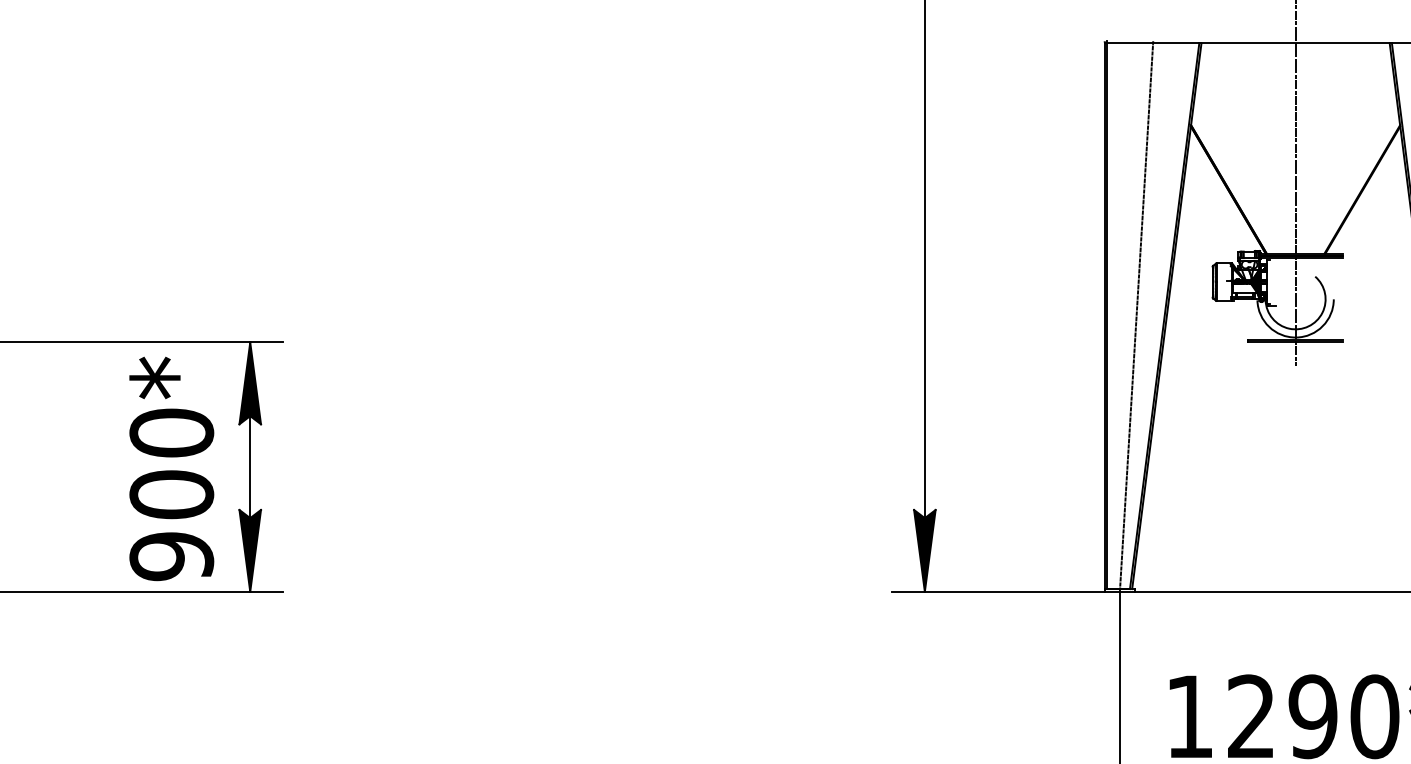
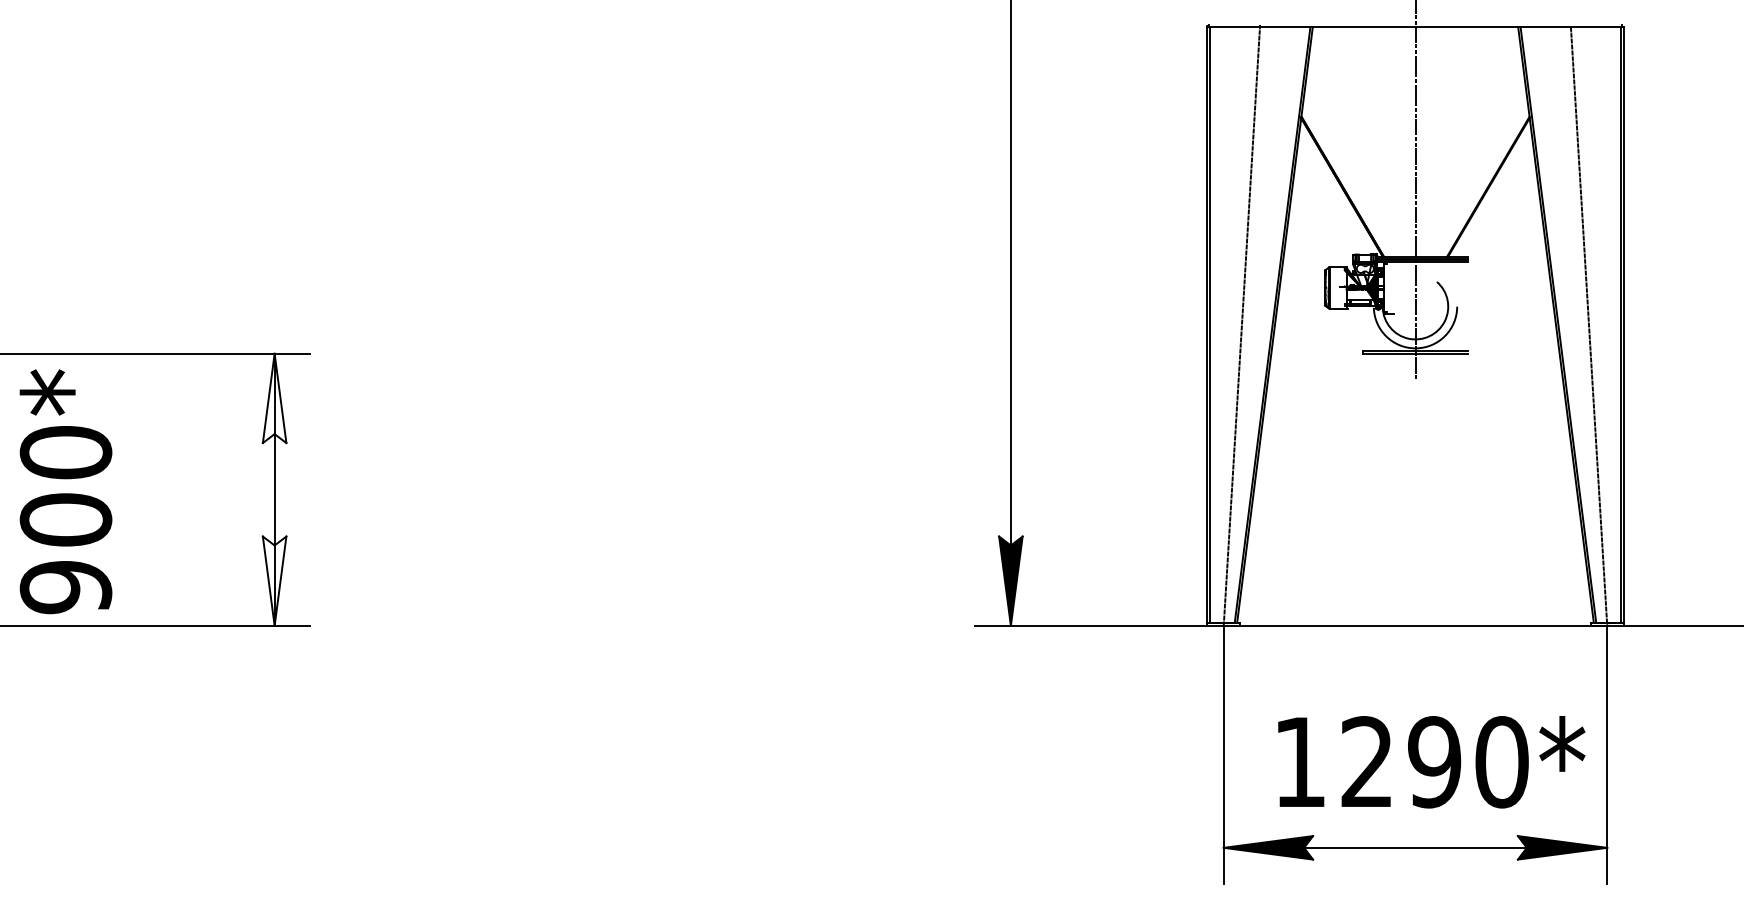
fill: (250, 383) -> (274, 398), removed
text: (171, 468) -> (65, 491), moved
fill: (250, 550) -> (274, 580), removed

